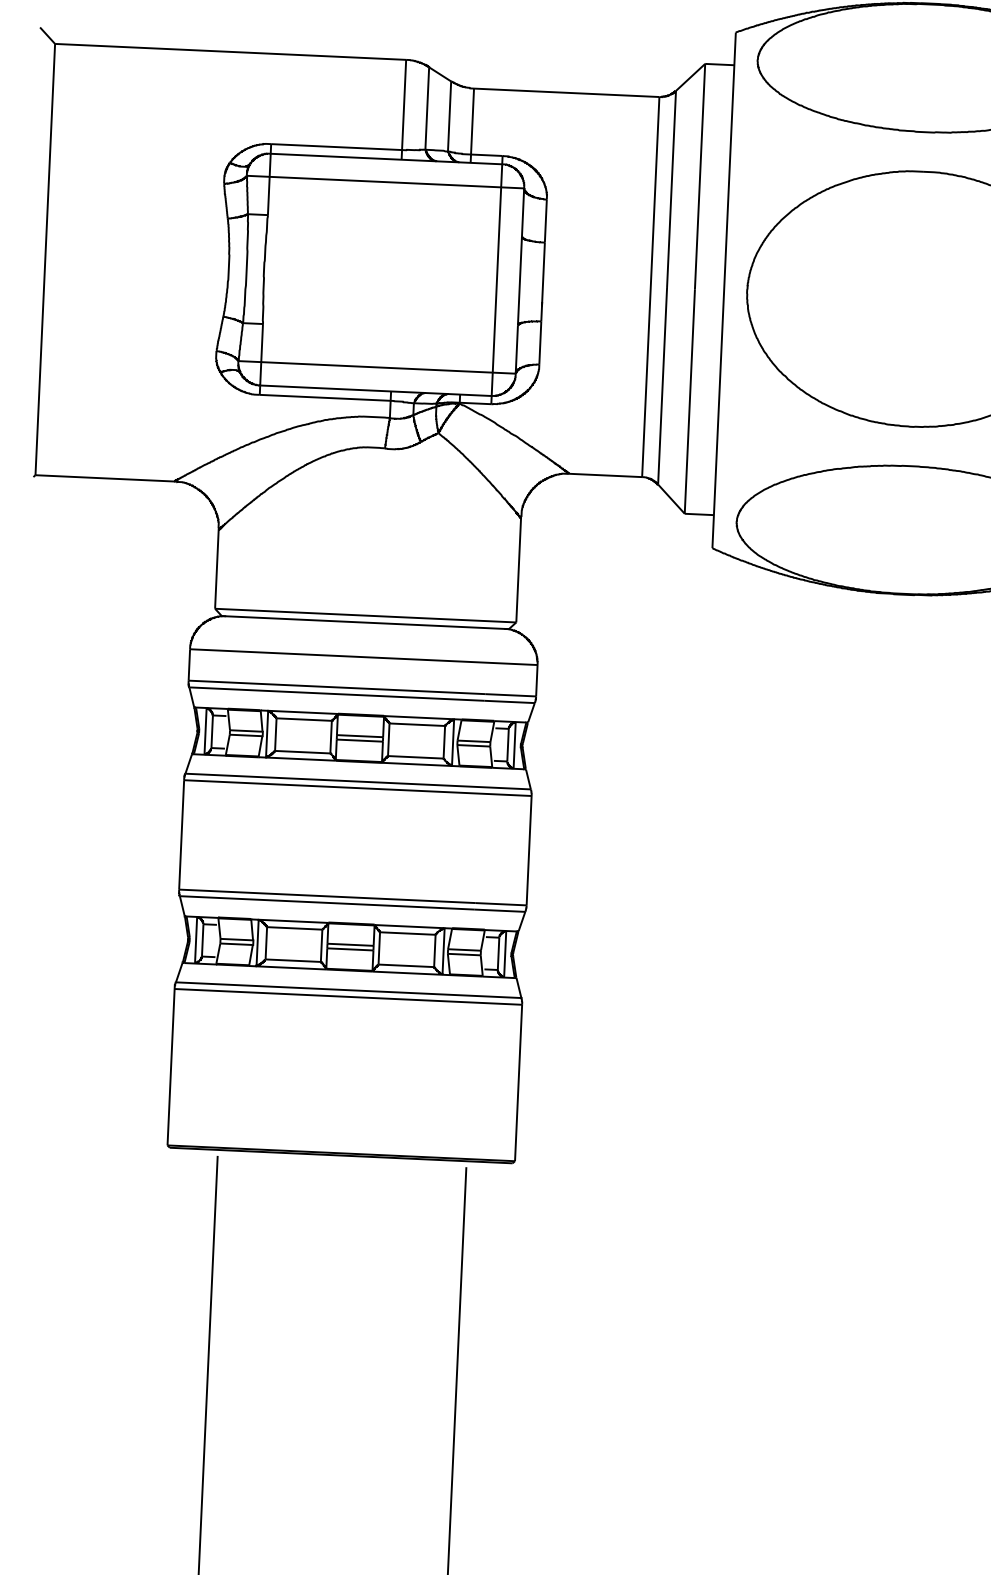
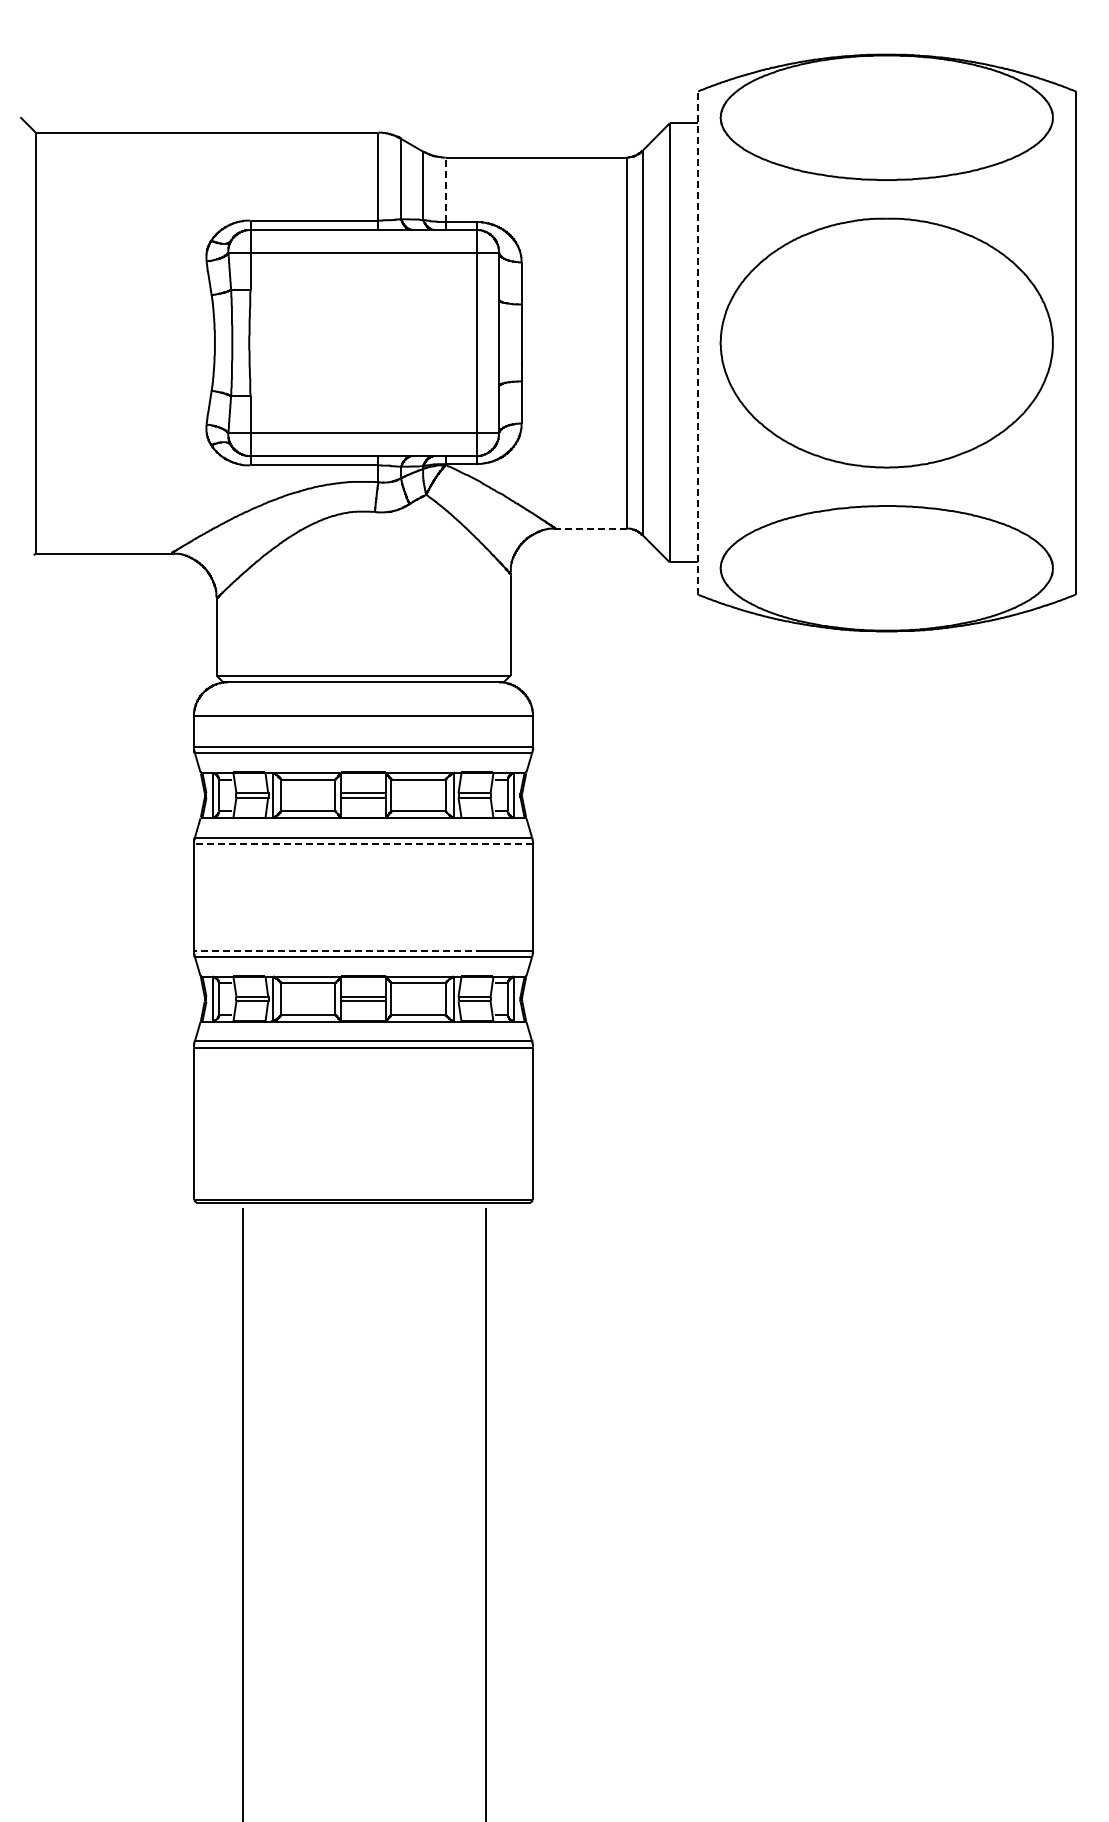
line: (472, 121) -> (445, 189), solid -> dashed
line: (724, 290) -> (698, 343), solid -> dashed
line: (605, 475) -> (590, 528), solid -> dashed
line: (357, 787) -> (363, 843), solid -> dashed
line: (327, 896) -> (338, 950), solid -> dashed

